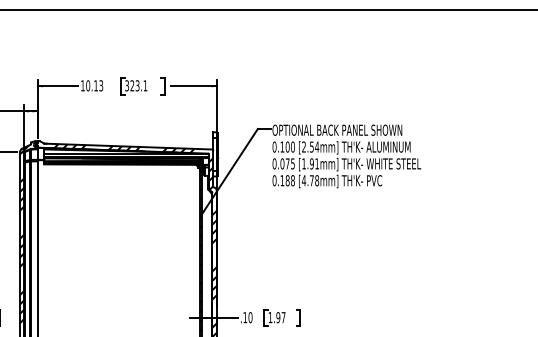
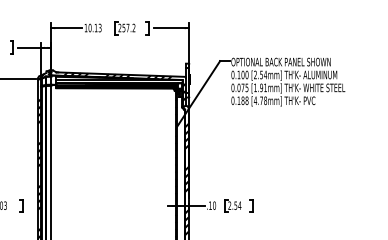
text: (136, 85) -> (127, 27), 323.1 -> 257.2
text: (276, 317) -> (234, 205), 1.97 -> 2.54

